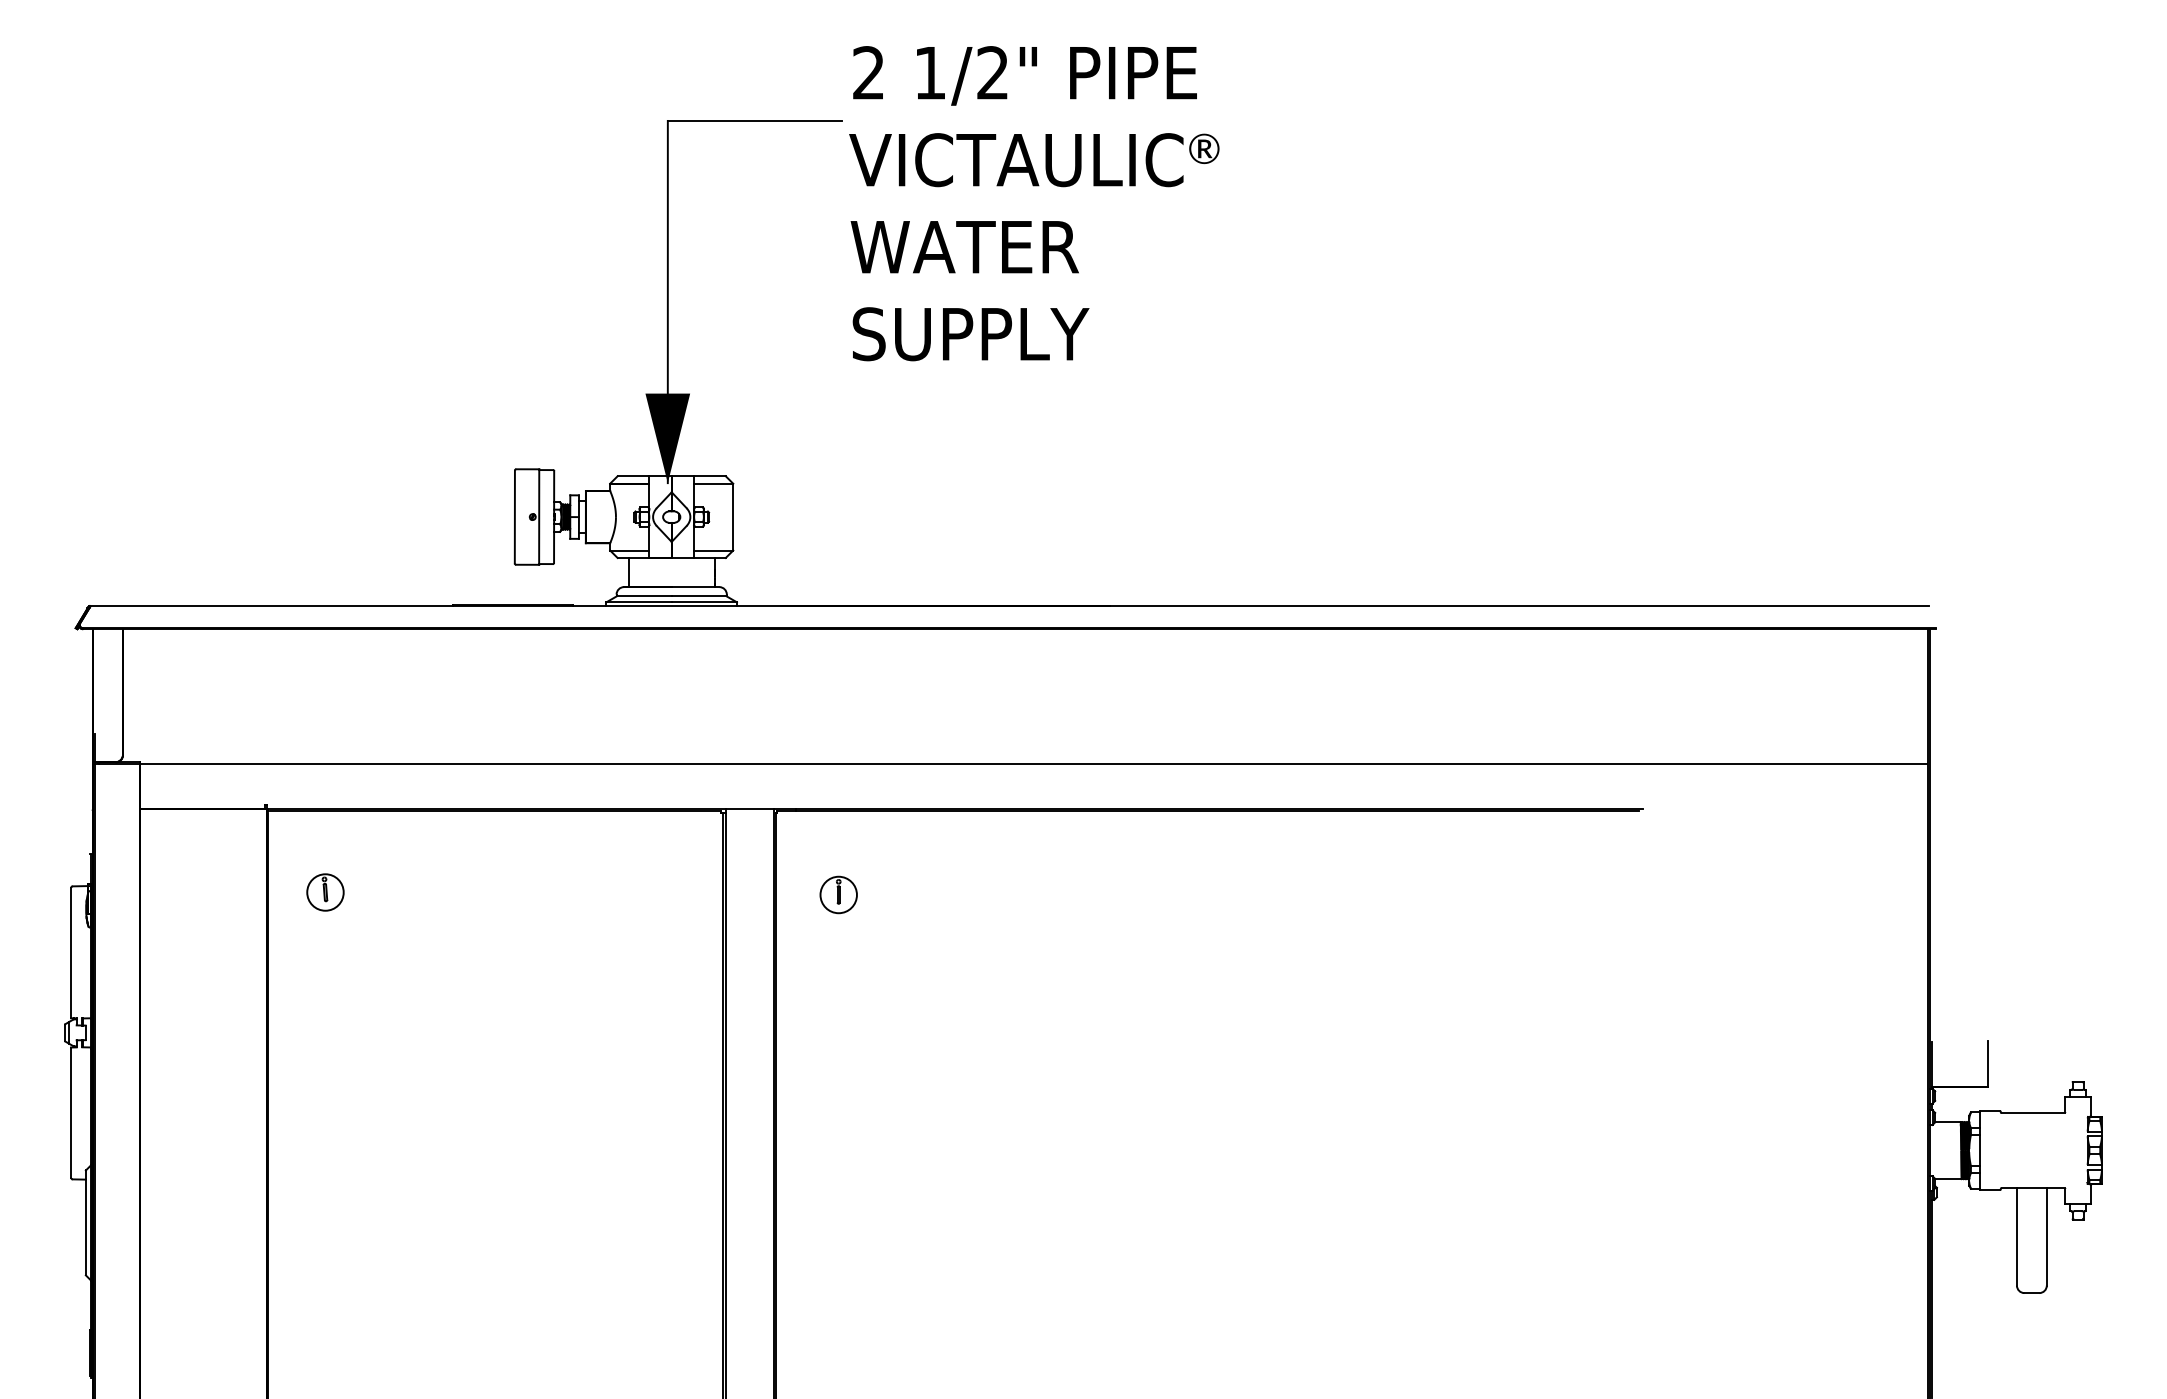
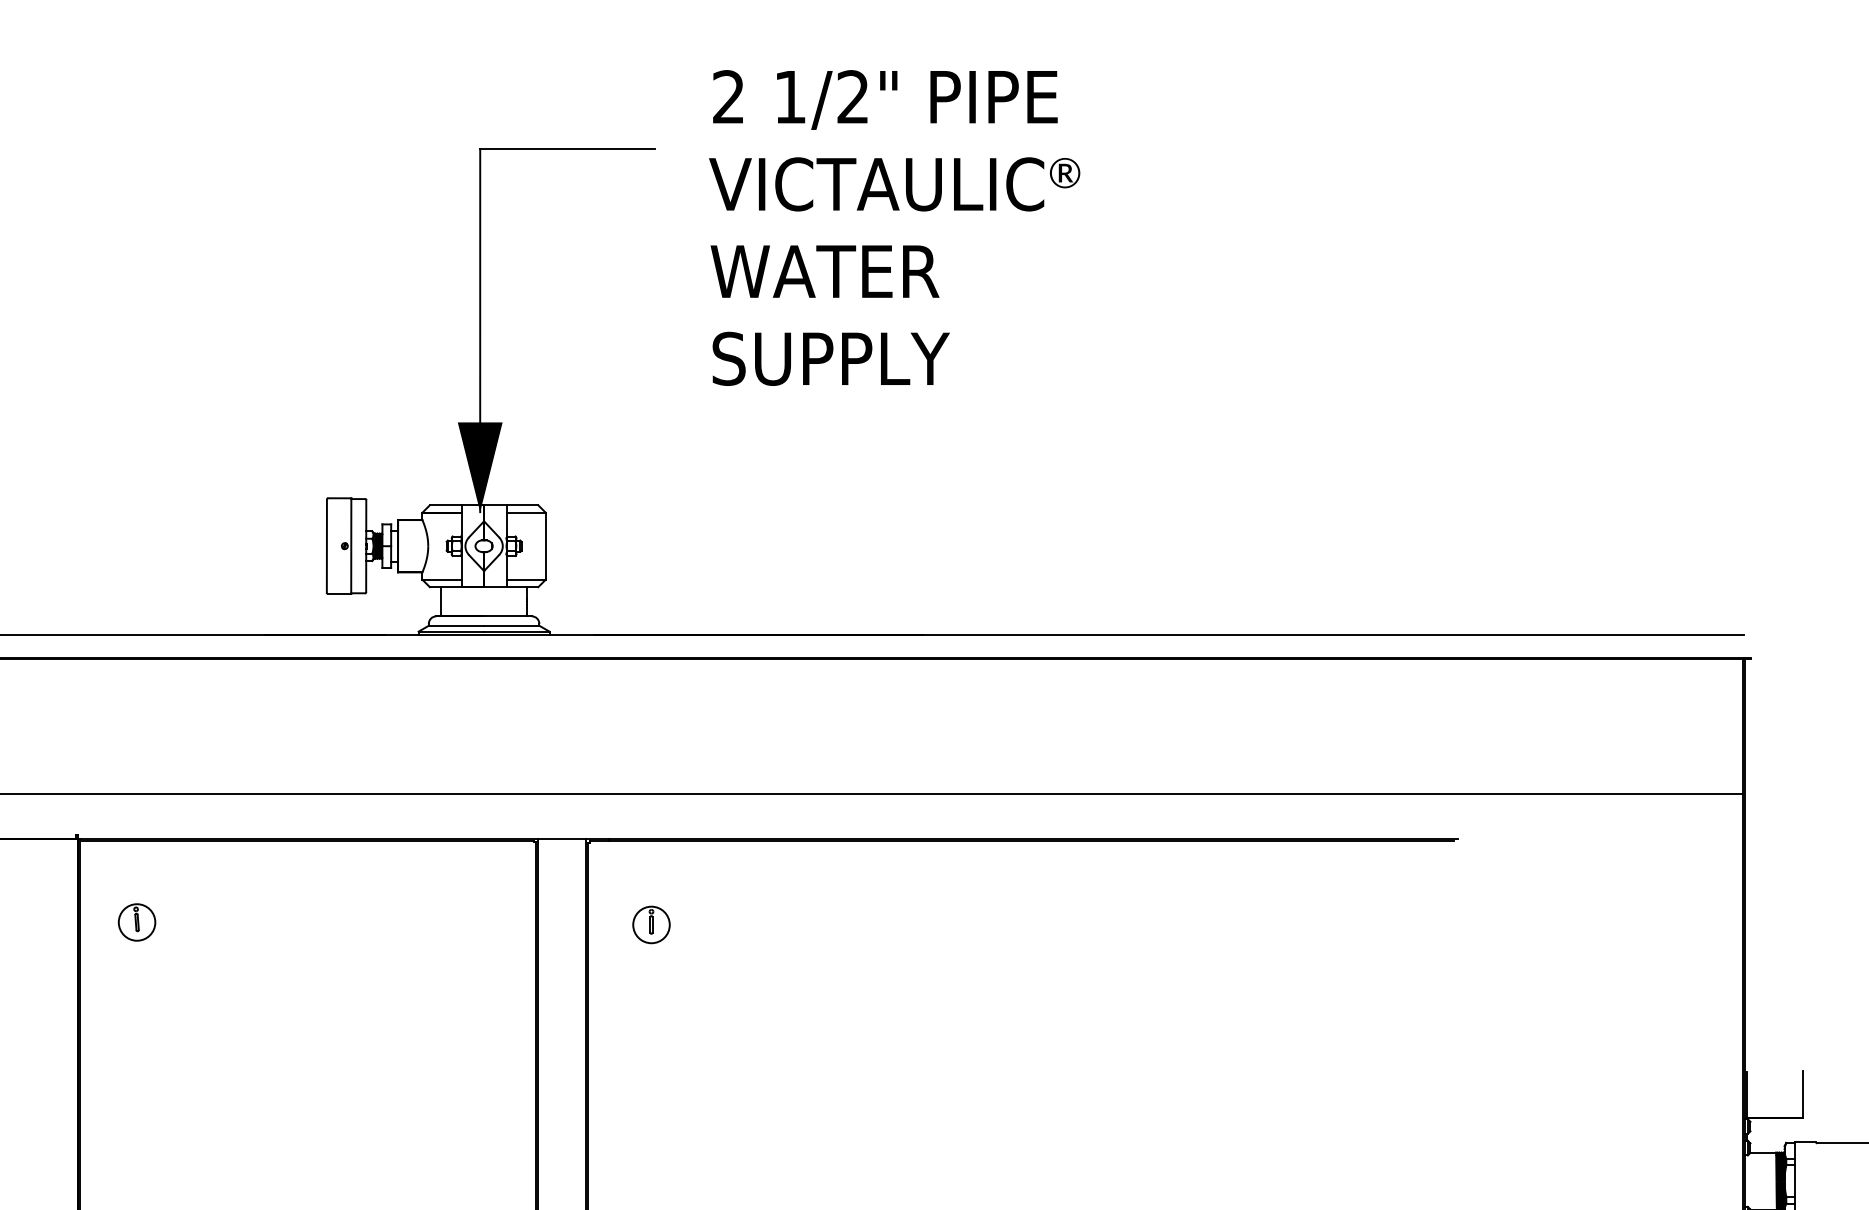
text: (1034, 203) -> (894, 227), moved

